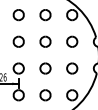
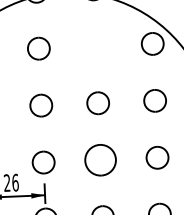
part: (45, 15) -> (95, 47), removed
part: (45, 68) -> (100, 160), size x1.4

